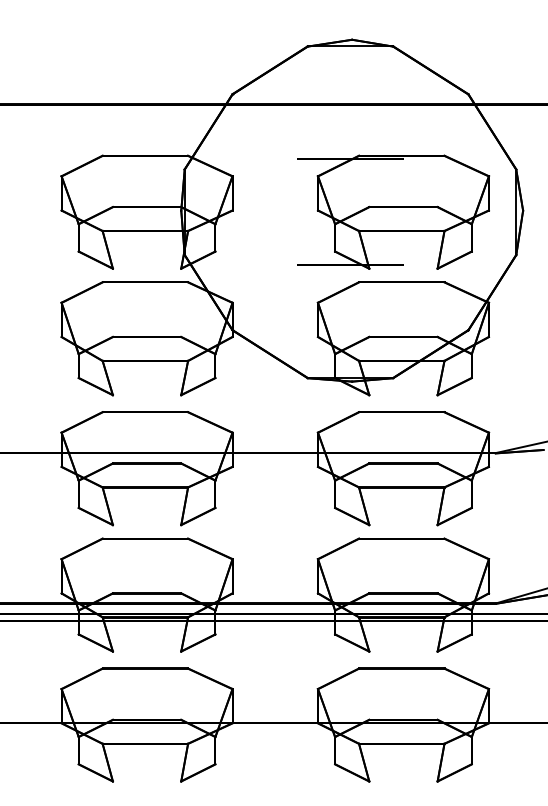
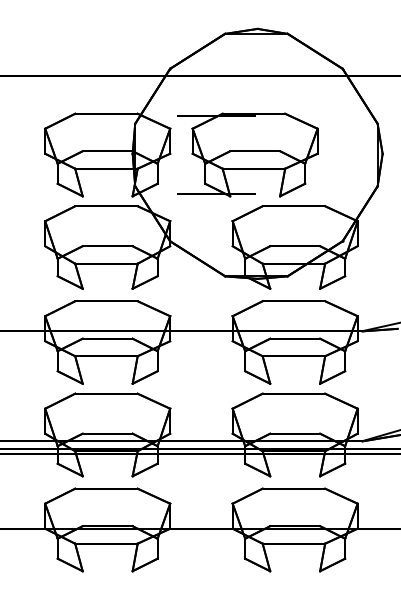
part: (392, 211) -> (247, 154), moved

